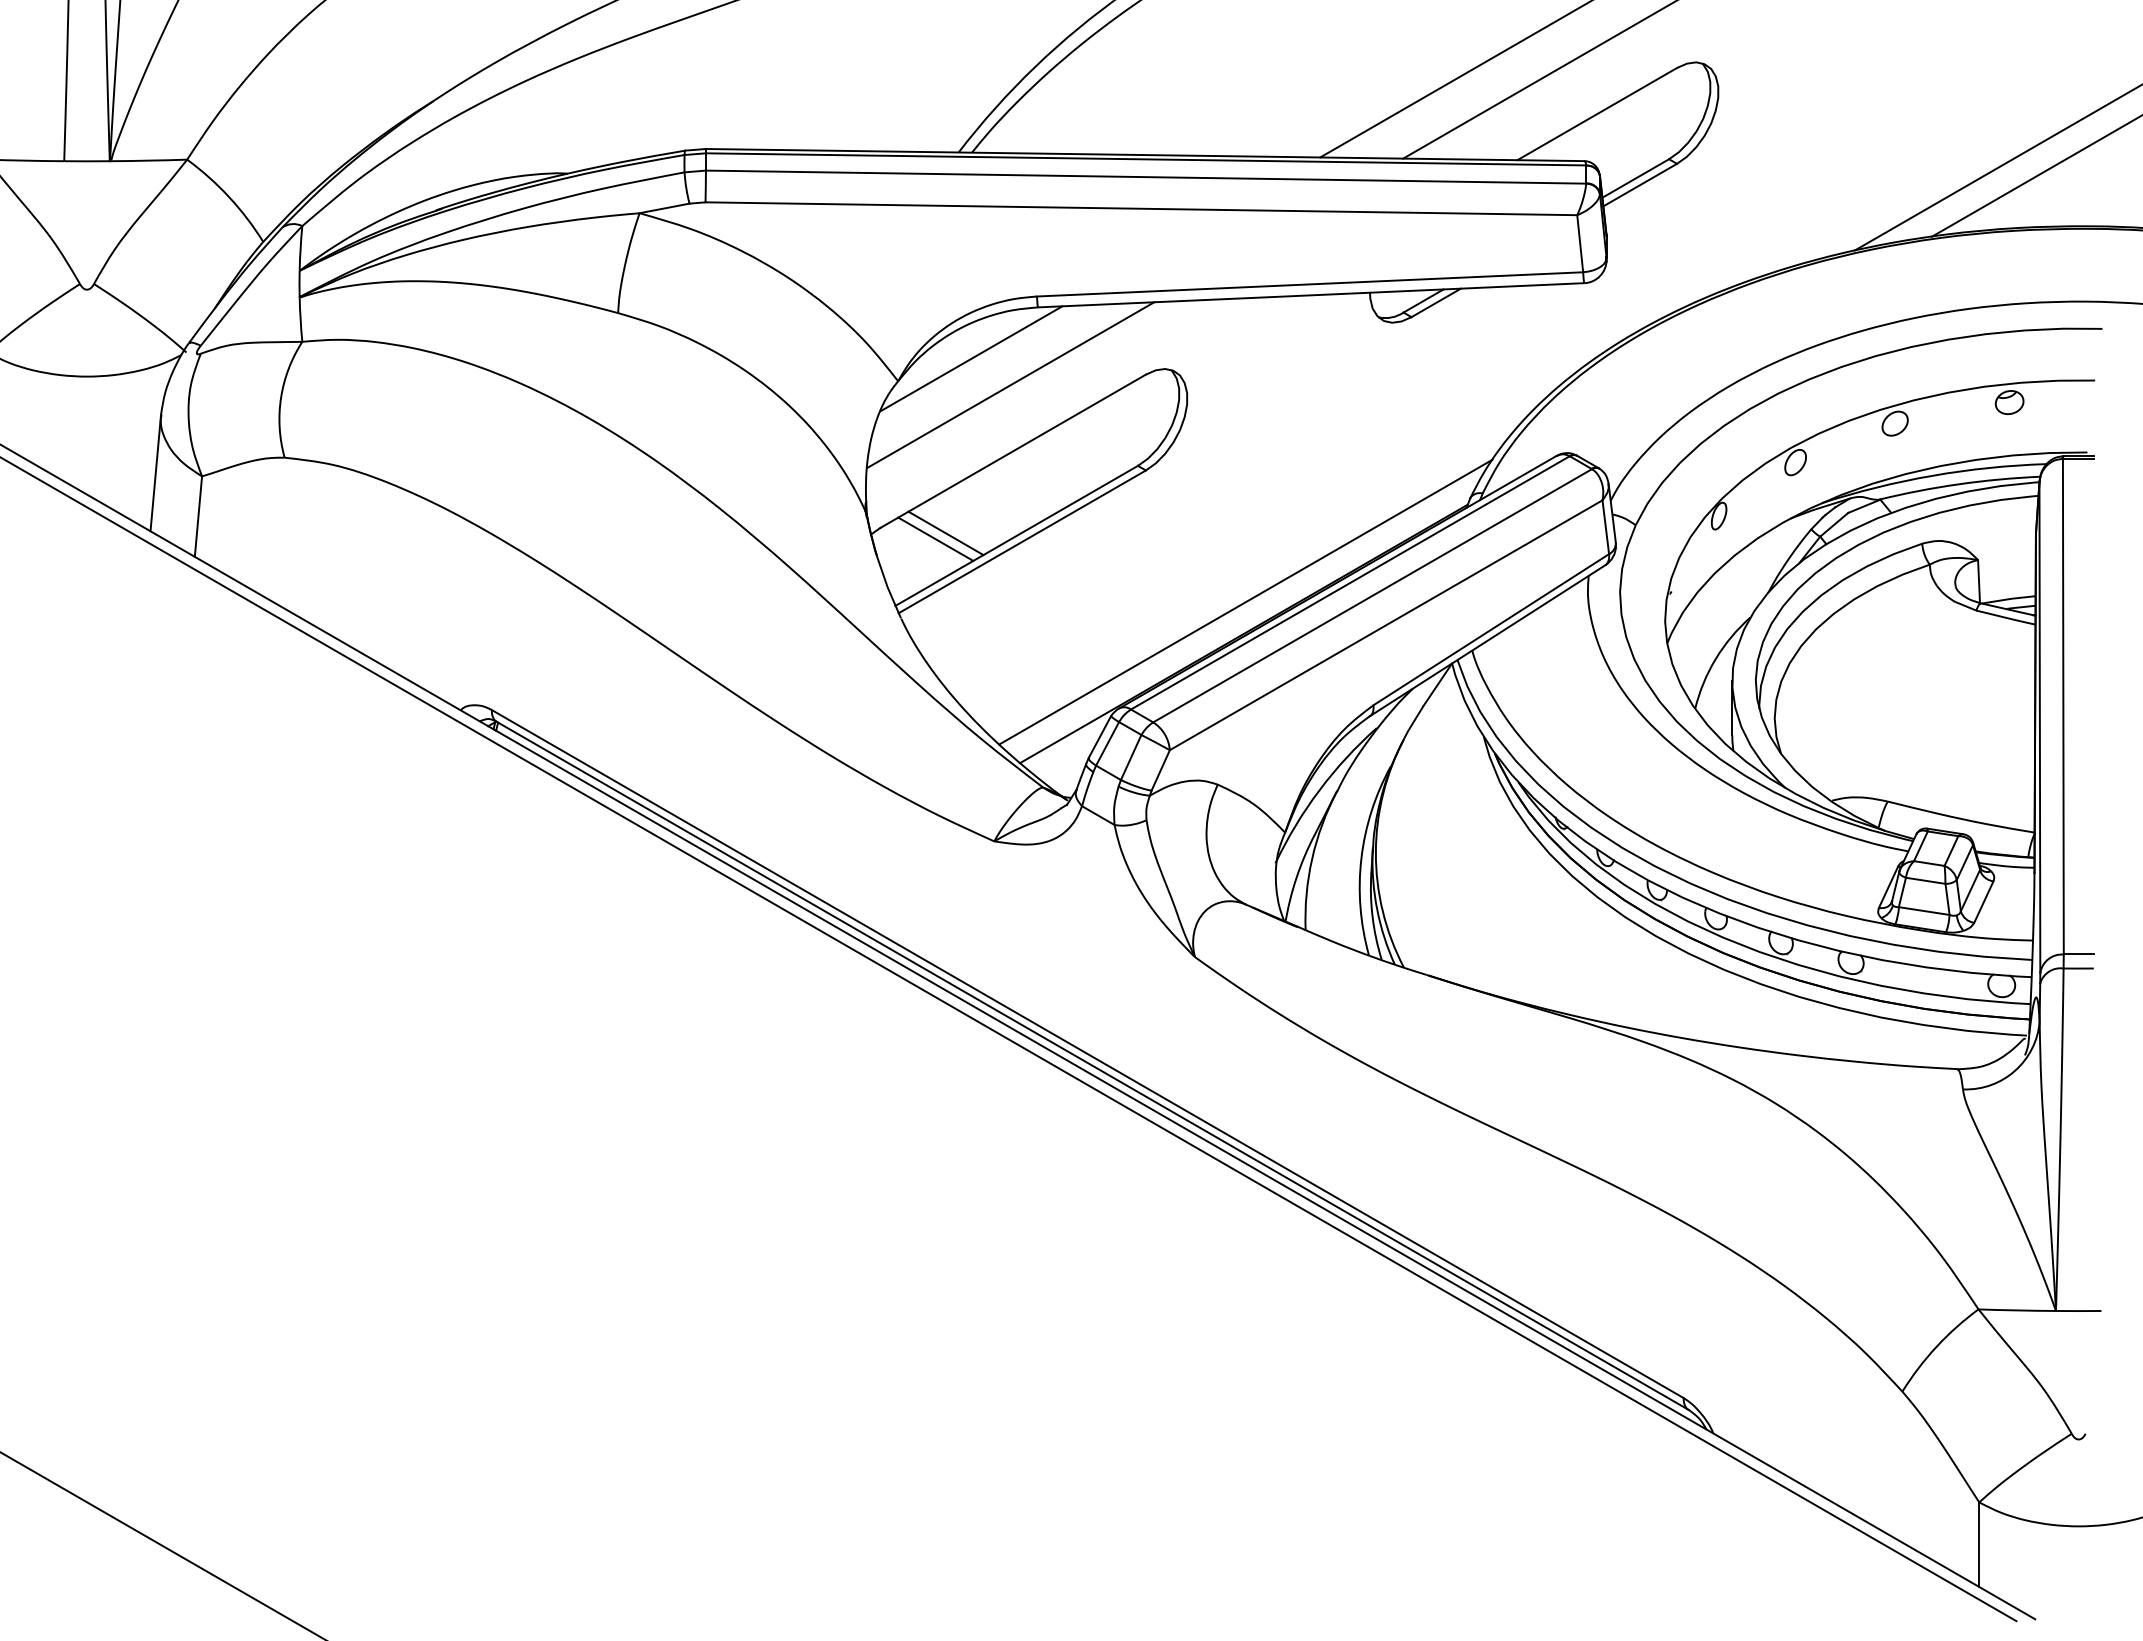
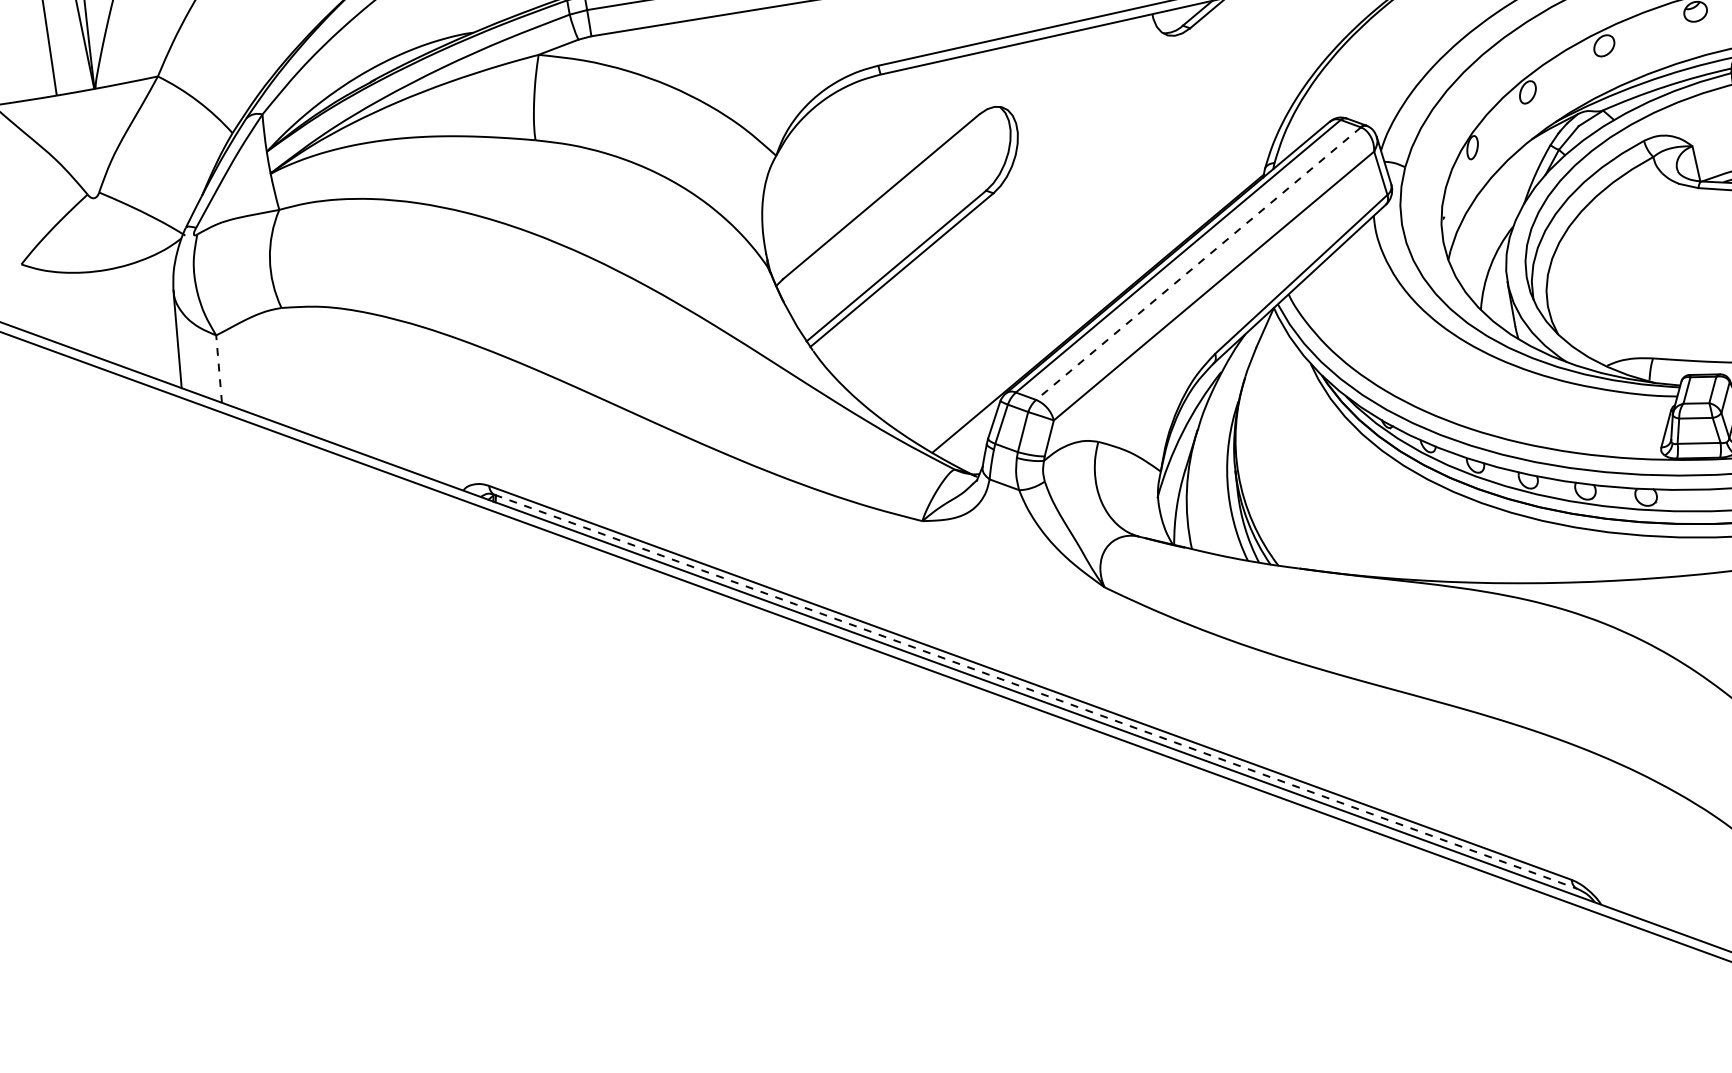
line: (971, 358) -> (833, 126), removed
line: (1010, 385) -> (869, 142), removed
line: (198, 516) -> (219, 368), solid -> dashed
line: (945, 533) -> (837, 274), removed
line: (935, 538) -> (829, 279), removed
line: (1372, 596) -> (1198, 264), solid -> dashed
line: (1245, 601) -> (1094, 286), removed
line: (1093, 1066) -> (1036, 692), solid -> dashed

